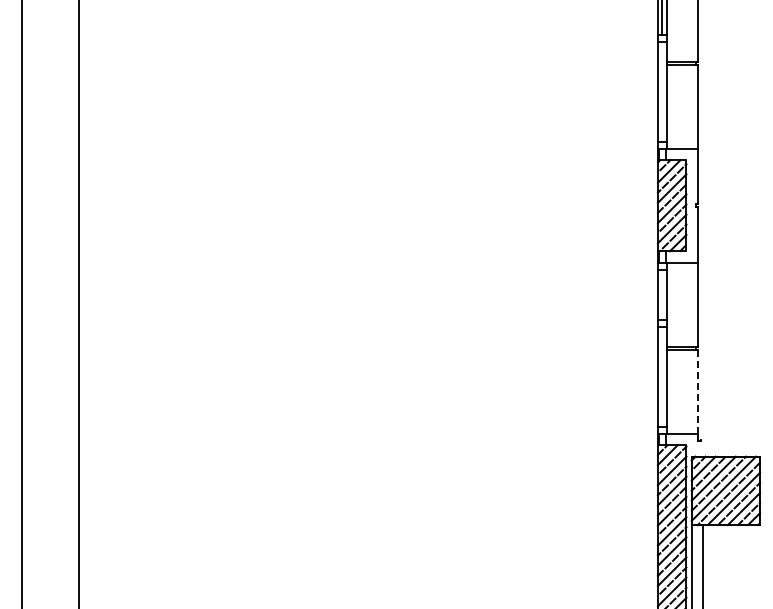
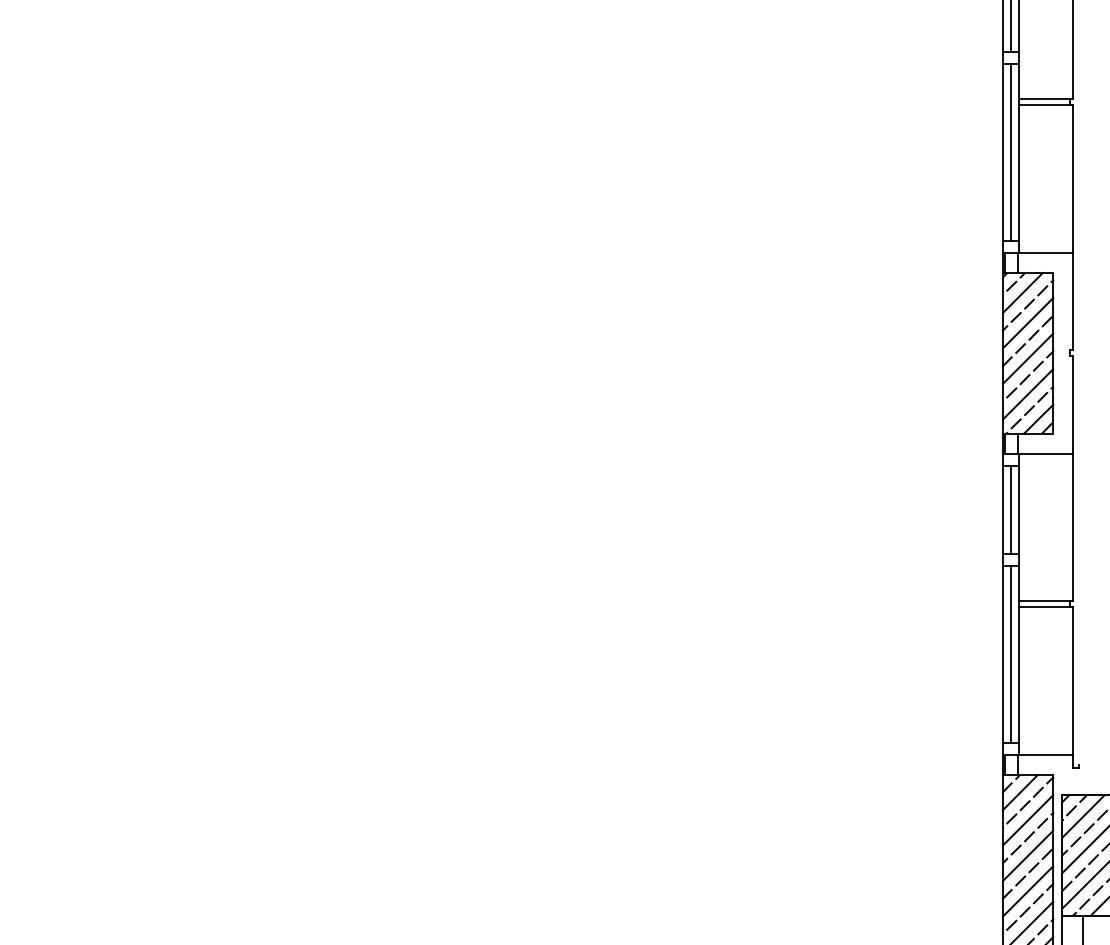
line: (662, 91) -> (1011, 152), added
line: (662, 294) -> (1011, 509), added
line: (662, 376) -> (1011, 654), added
line: (697, 391) -> (1072, 680), dashed -> solid

